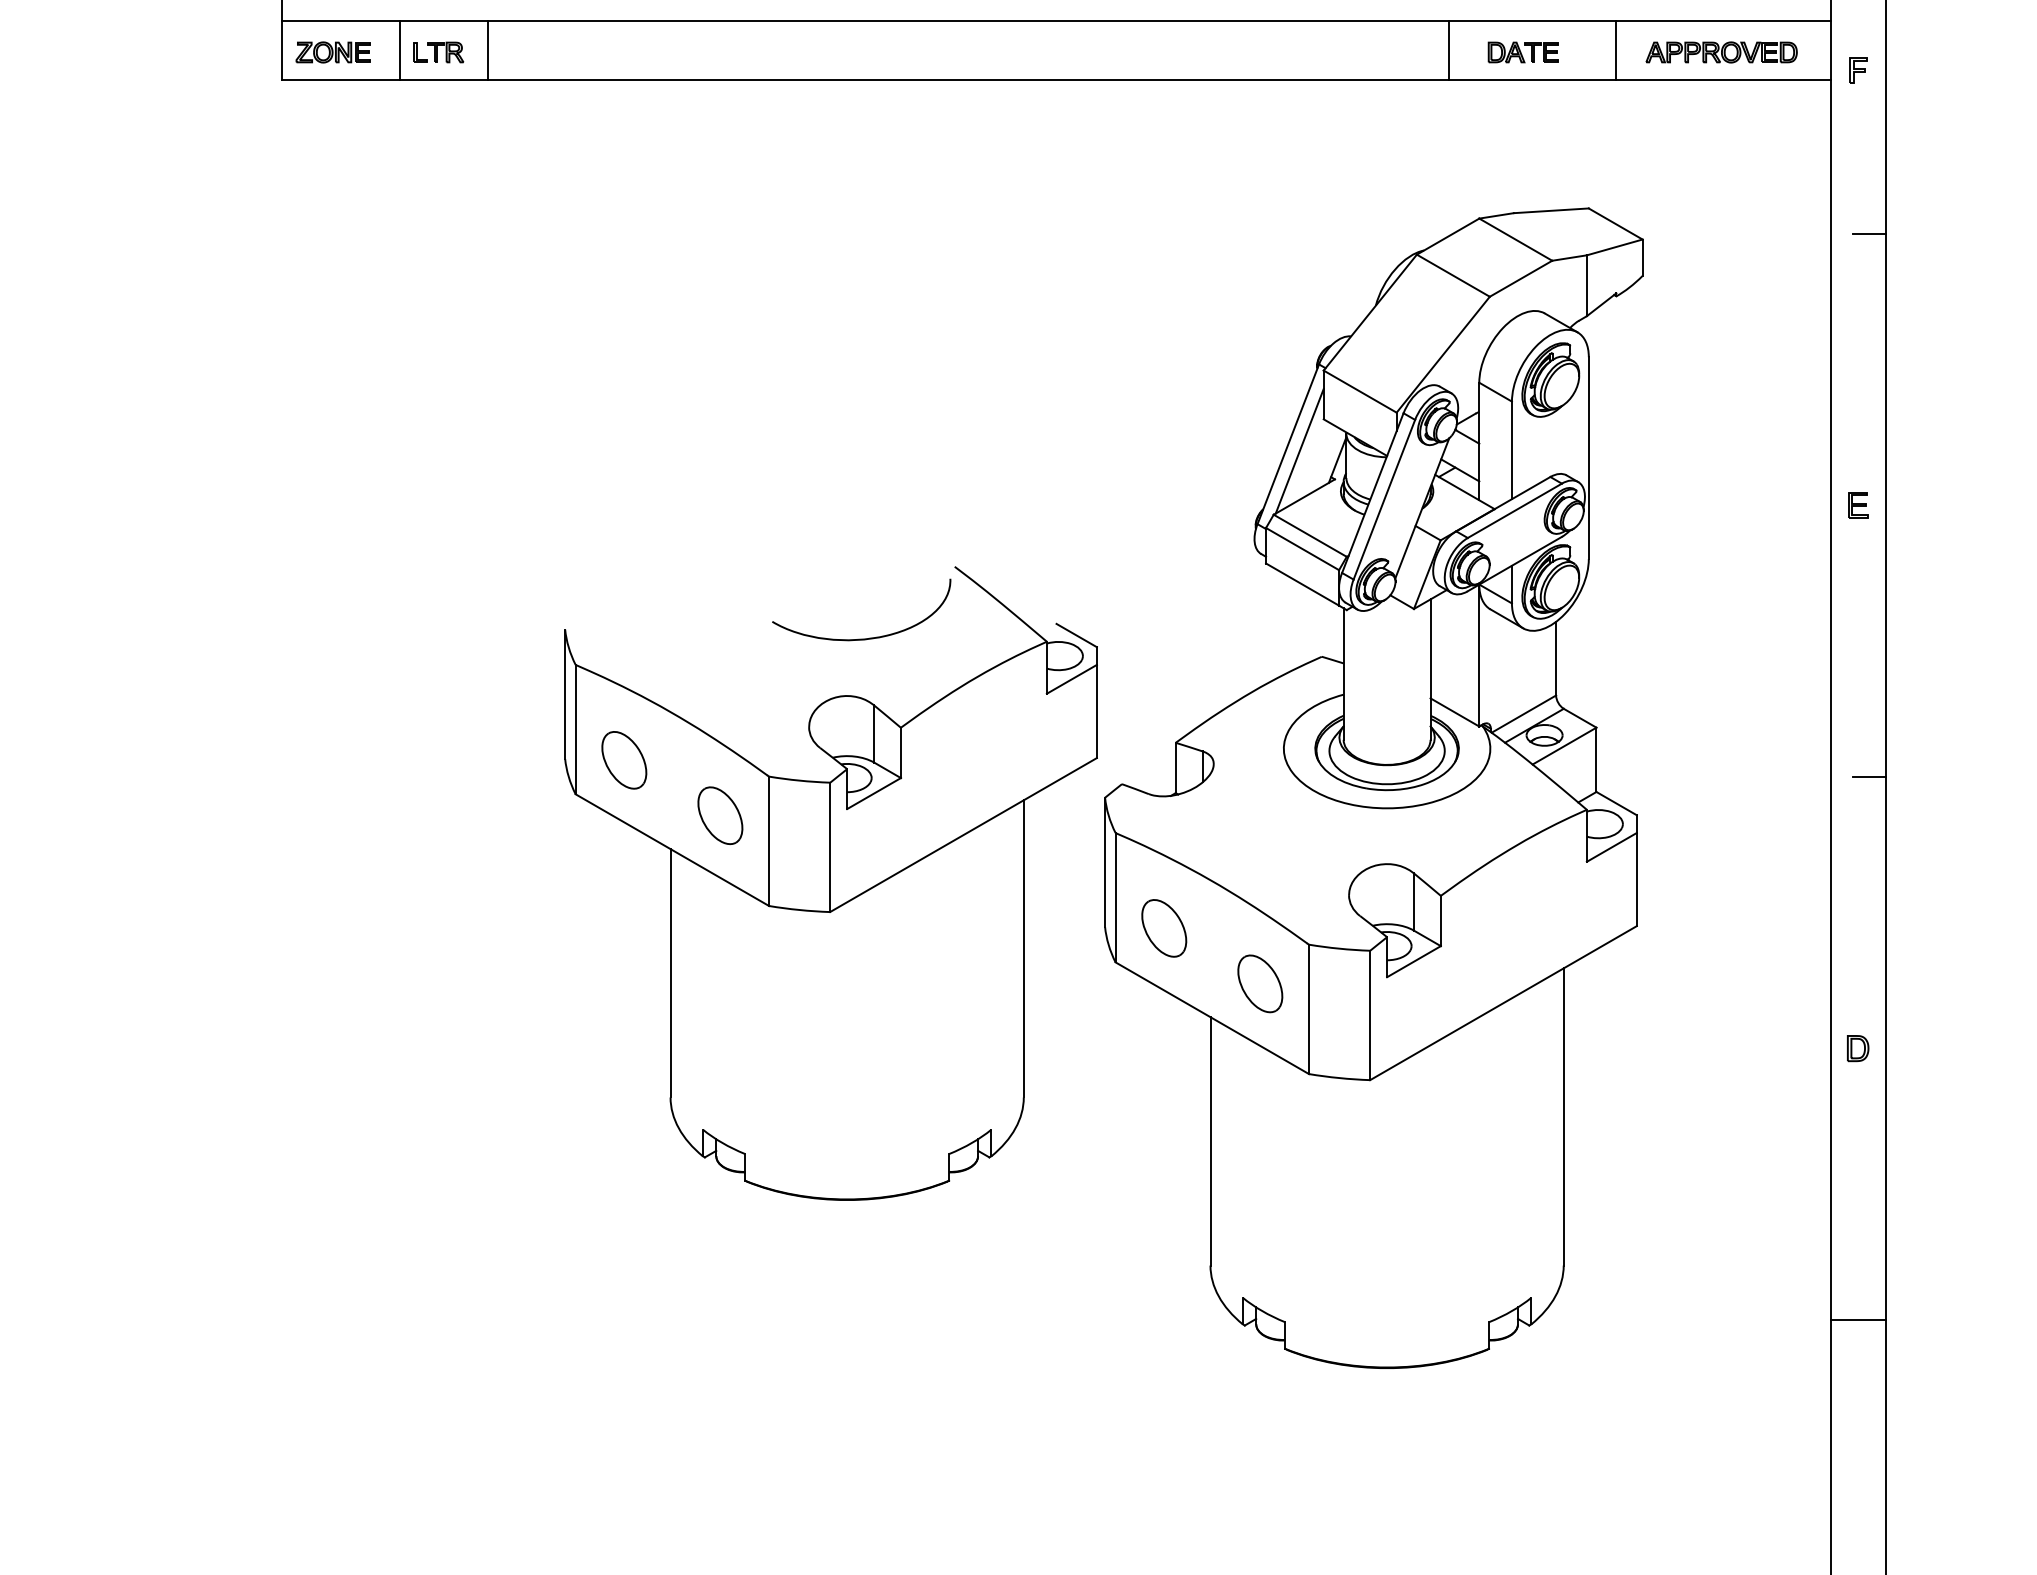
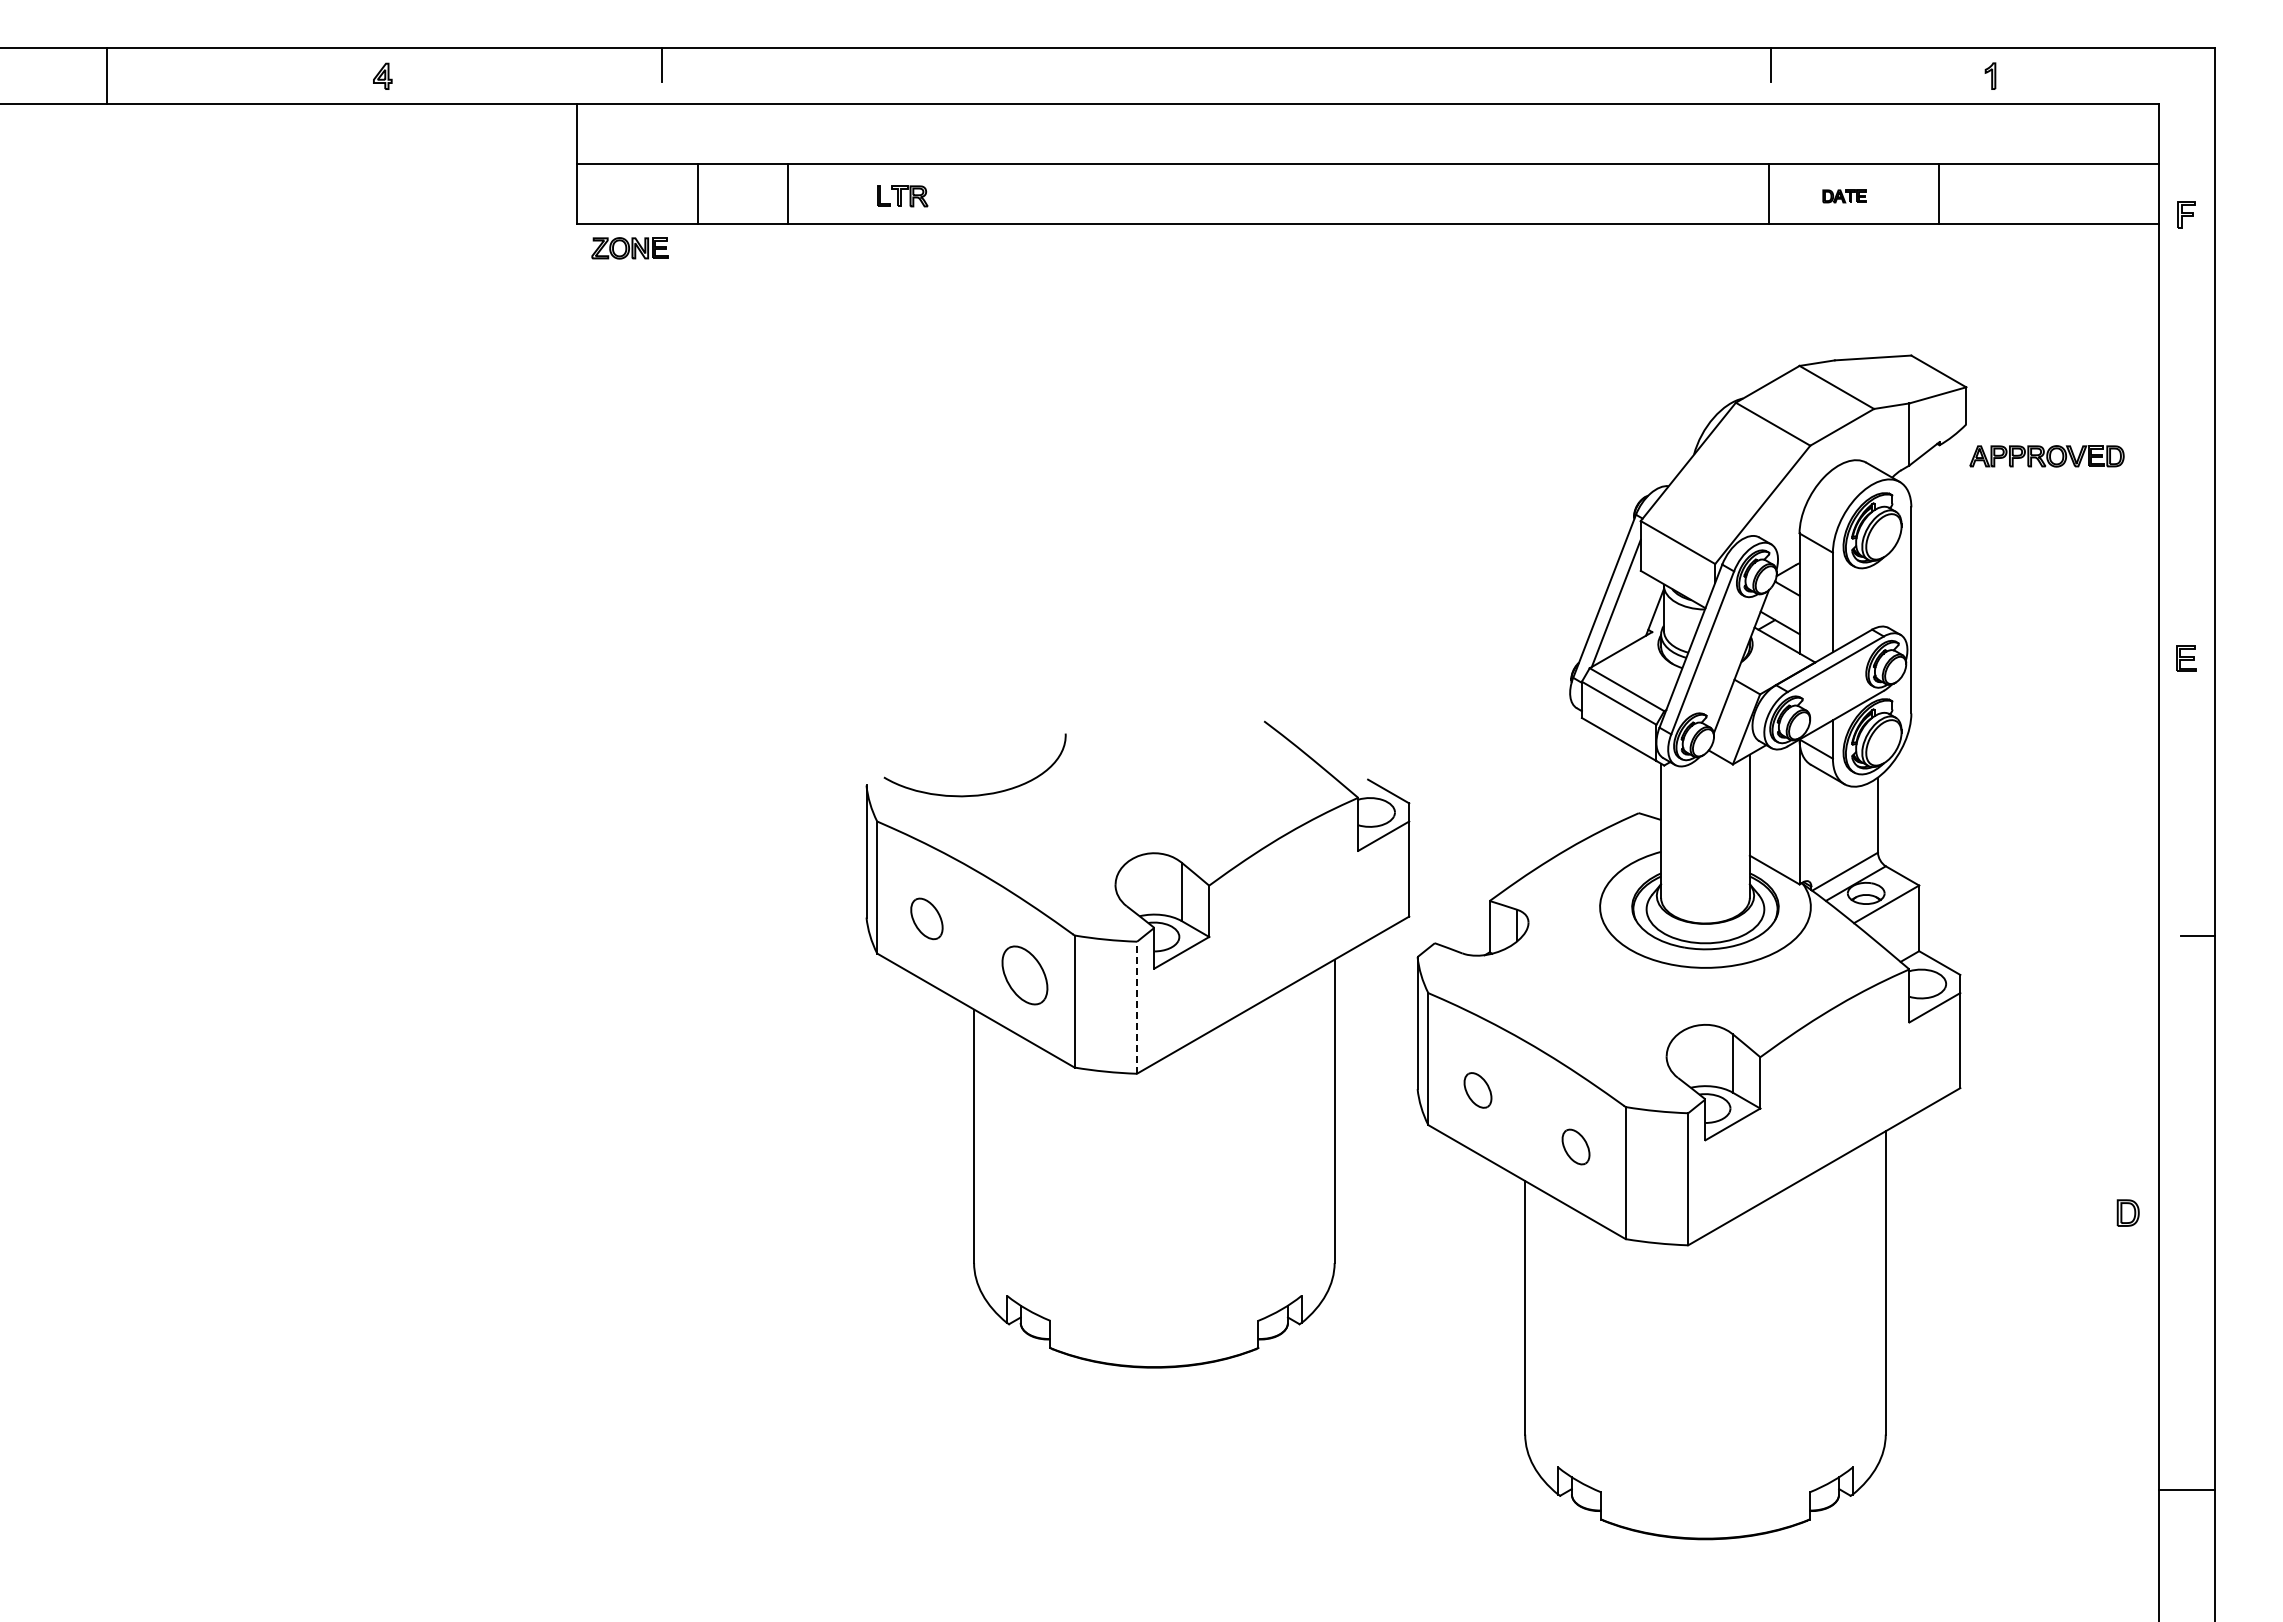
part: (332, 52) -> (629, 248), moved
part: (438, 52) -> (902, 196), moved
part: (1523, 52) -> (1844, 196), size x0.6
part: (1721, 52) -> (2046, 456), moved
line: (1869, 233) -> (2197, 381), removed
curve: (861, 638) -> (974, 794), moved
part: (623, 759) -> (926, 918), size x0.7
line: (830, 847) -> (1137, 1007), solid -> dashed
part: (1163, 928) -> (1477, 1090), size x0.6
part: (1259, 983) -> (1575, 1146), size x0.6
part: (1857, 1047) -> (2127, 1212), moved

